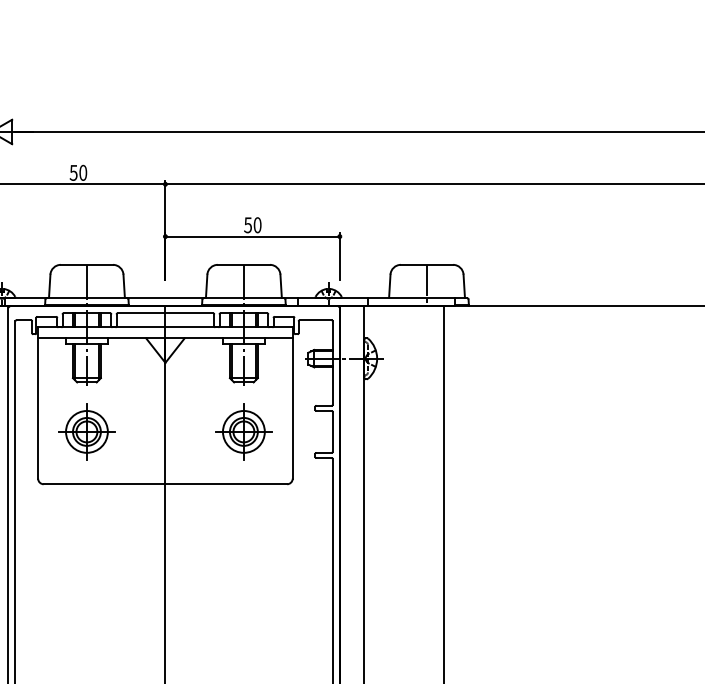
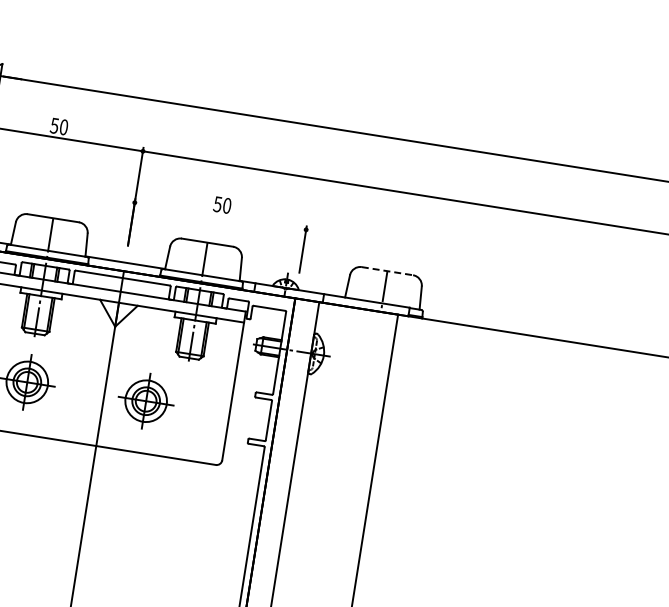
line: (252, 236) -> (220, 216), removed
line: (427, 264) -> (387, 270), solid -> dashed
part: (243, 431) -> (145, 400), moved

